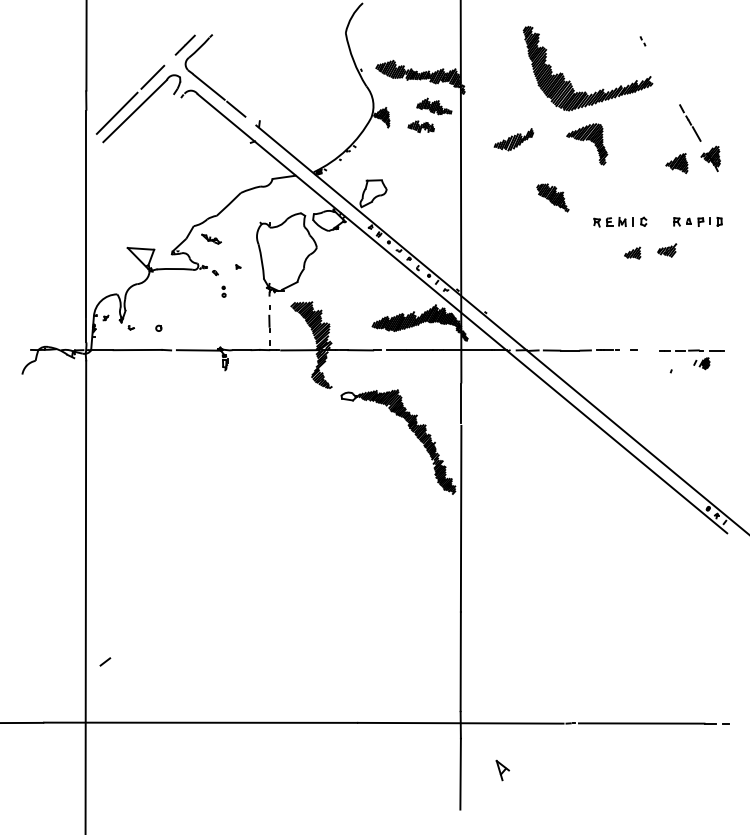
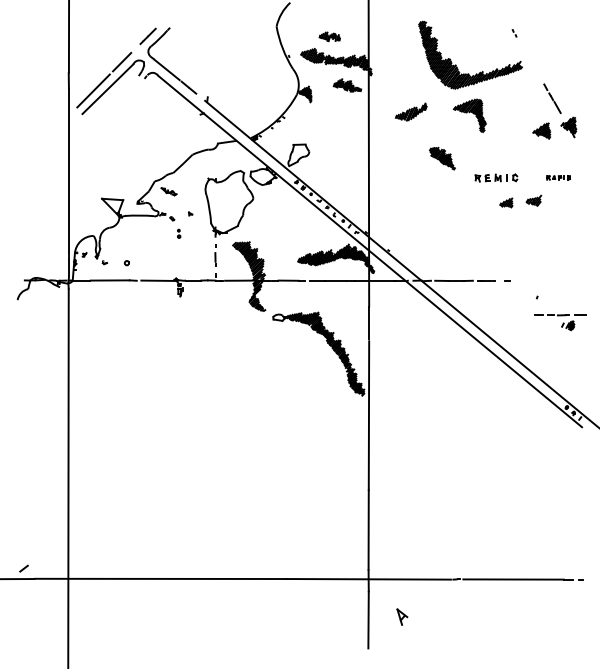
part: (420, 126) -> (329, 36), moved
part: (697, 221) -> (558, 177), size x0.6
part: (691, 359) -> (559, 322), moved
line: (105, 661) -> (24, 568), moved

